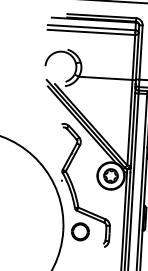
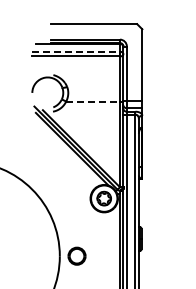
line: (92, 27) -> (76, 51), solid -> dashed
line: (106, 78) -> (93, 101), solid -> dashed
part: (74, 187) -> (68, 212), removed

